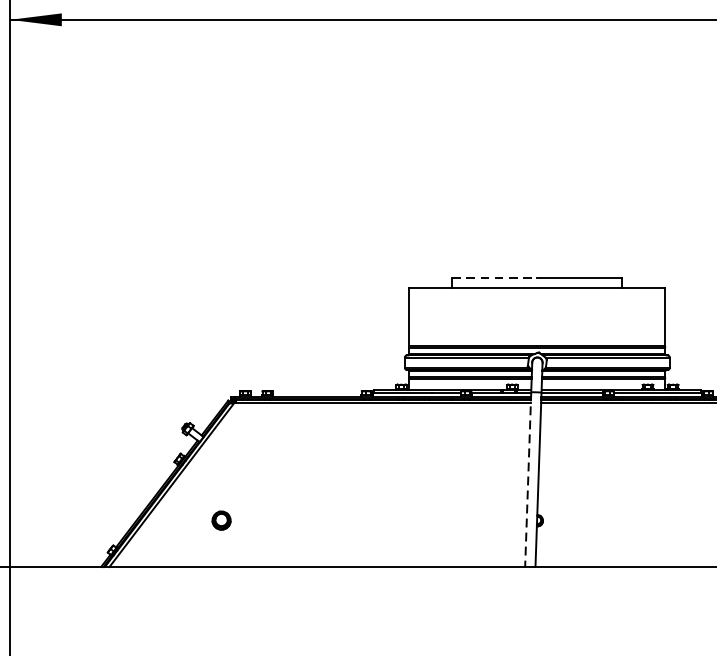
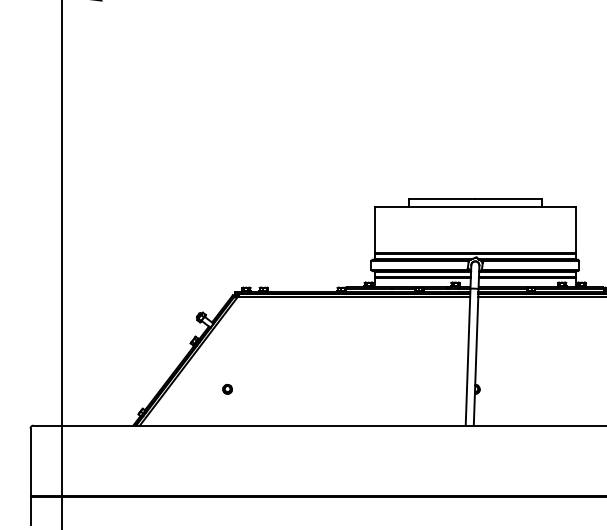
line: (495, 277) -> (442, 198), dashed -> solid
line: (528, 480) -> (468, 357), dashed -> solid
part: (221, 520) -> (227, 389), size x0.62

